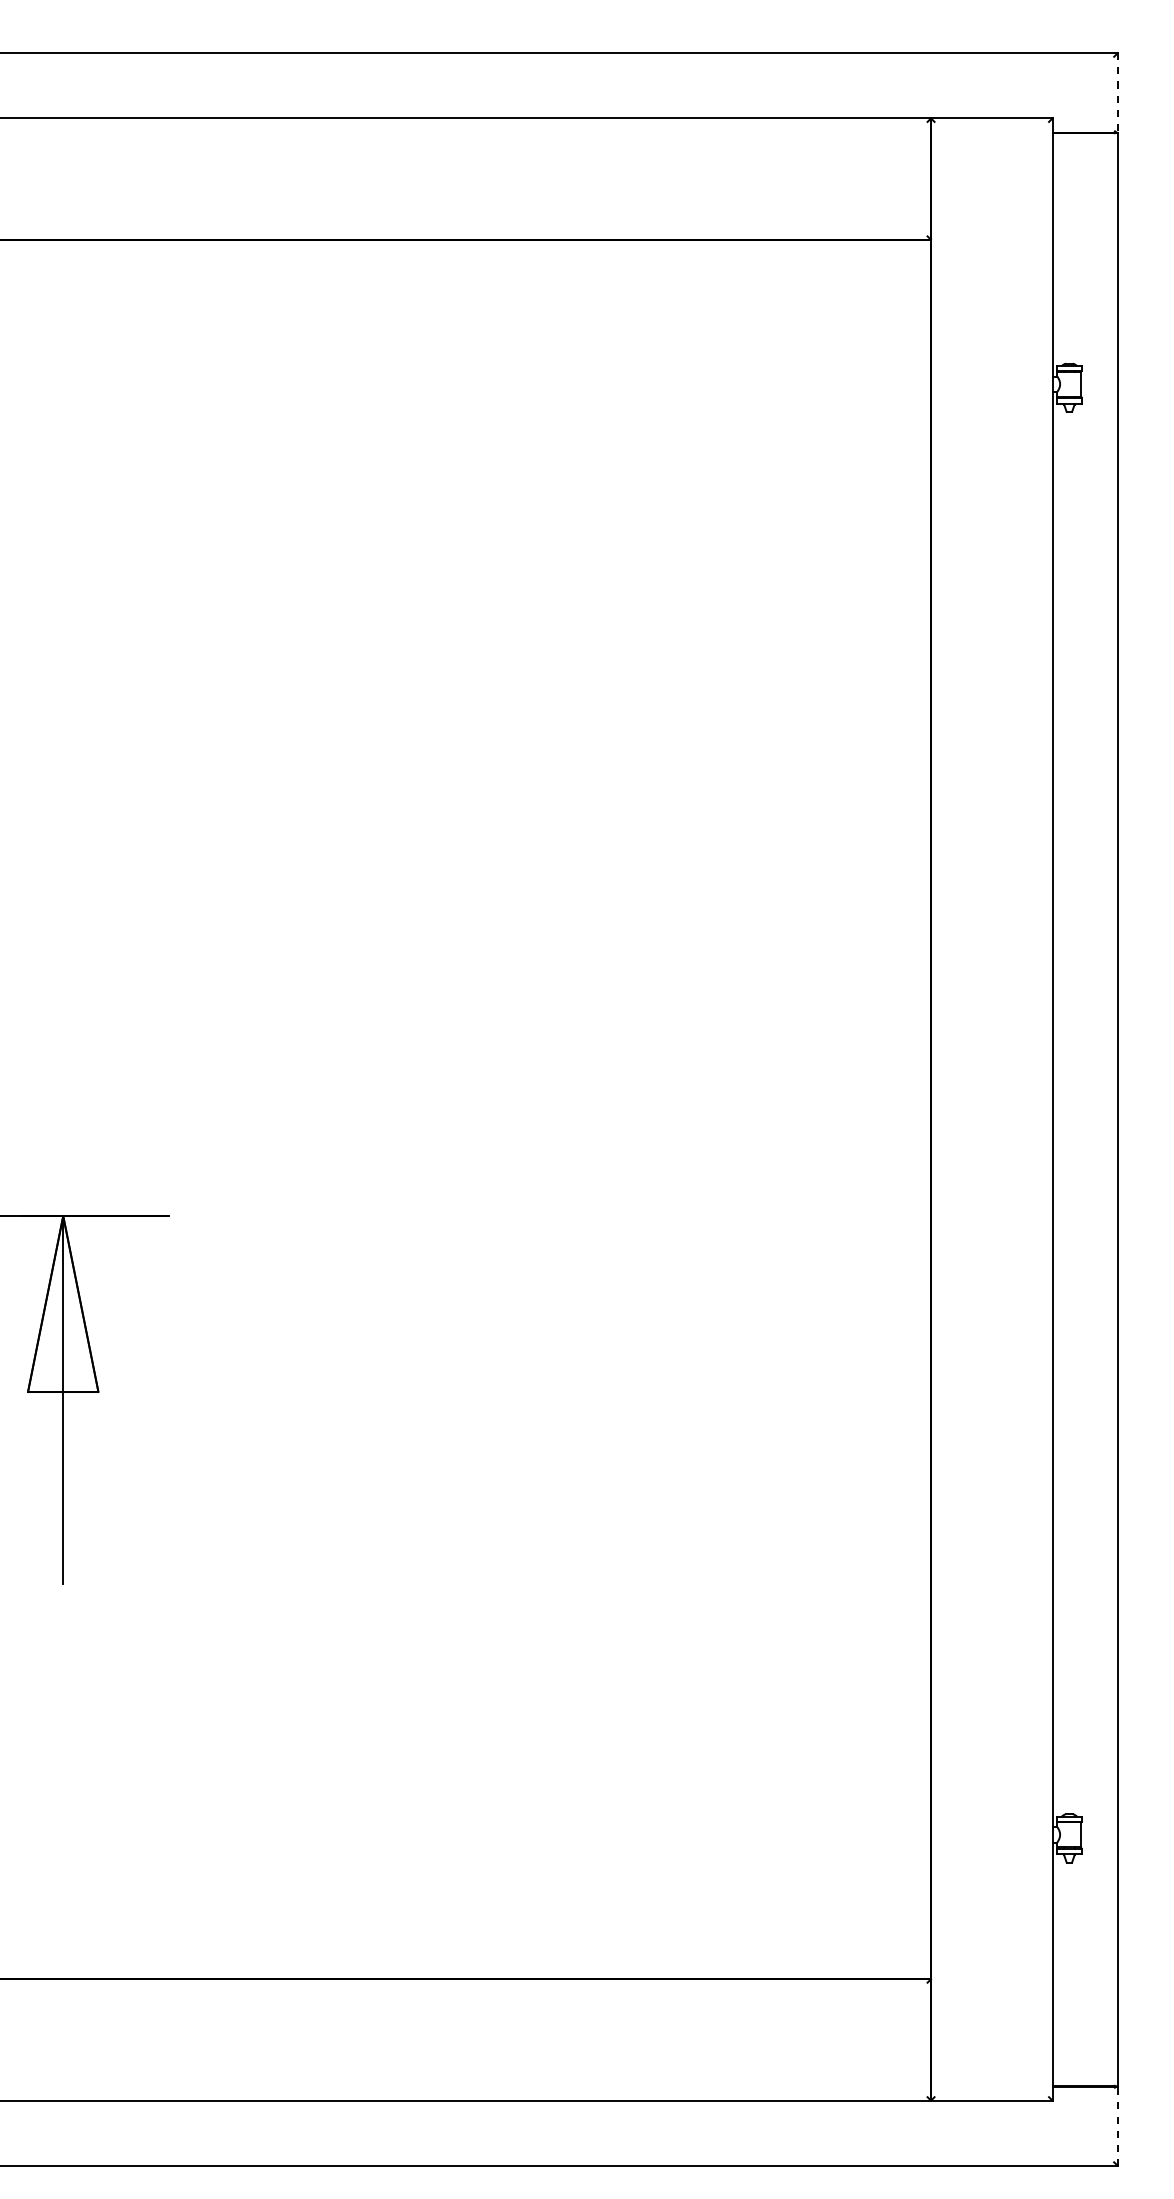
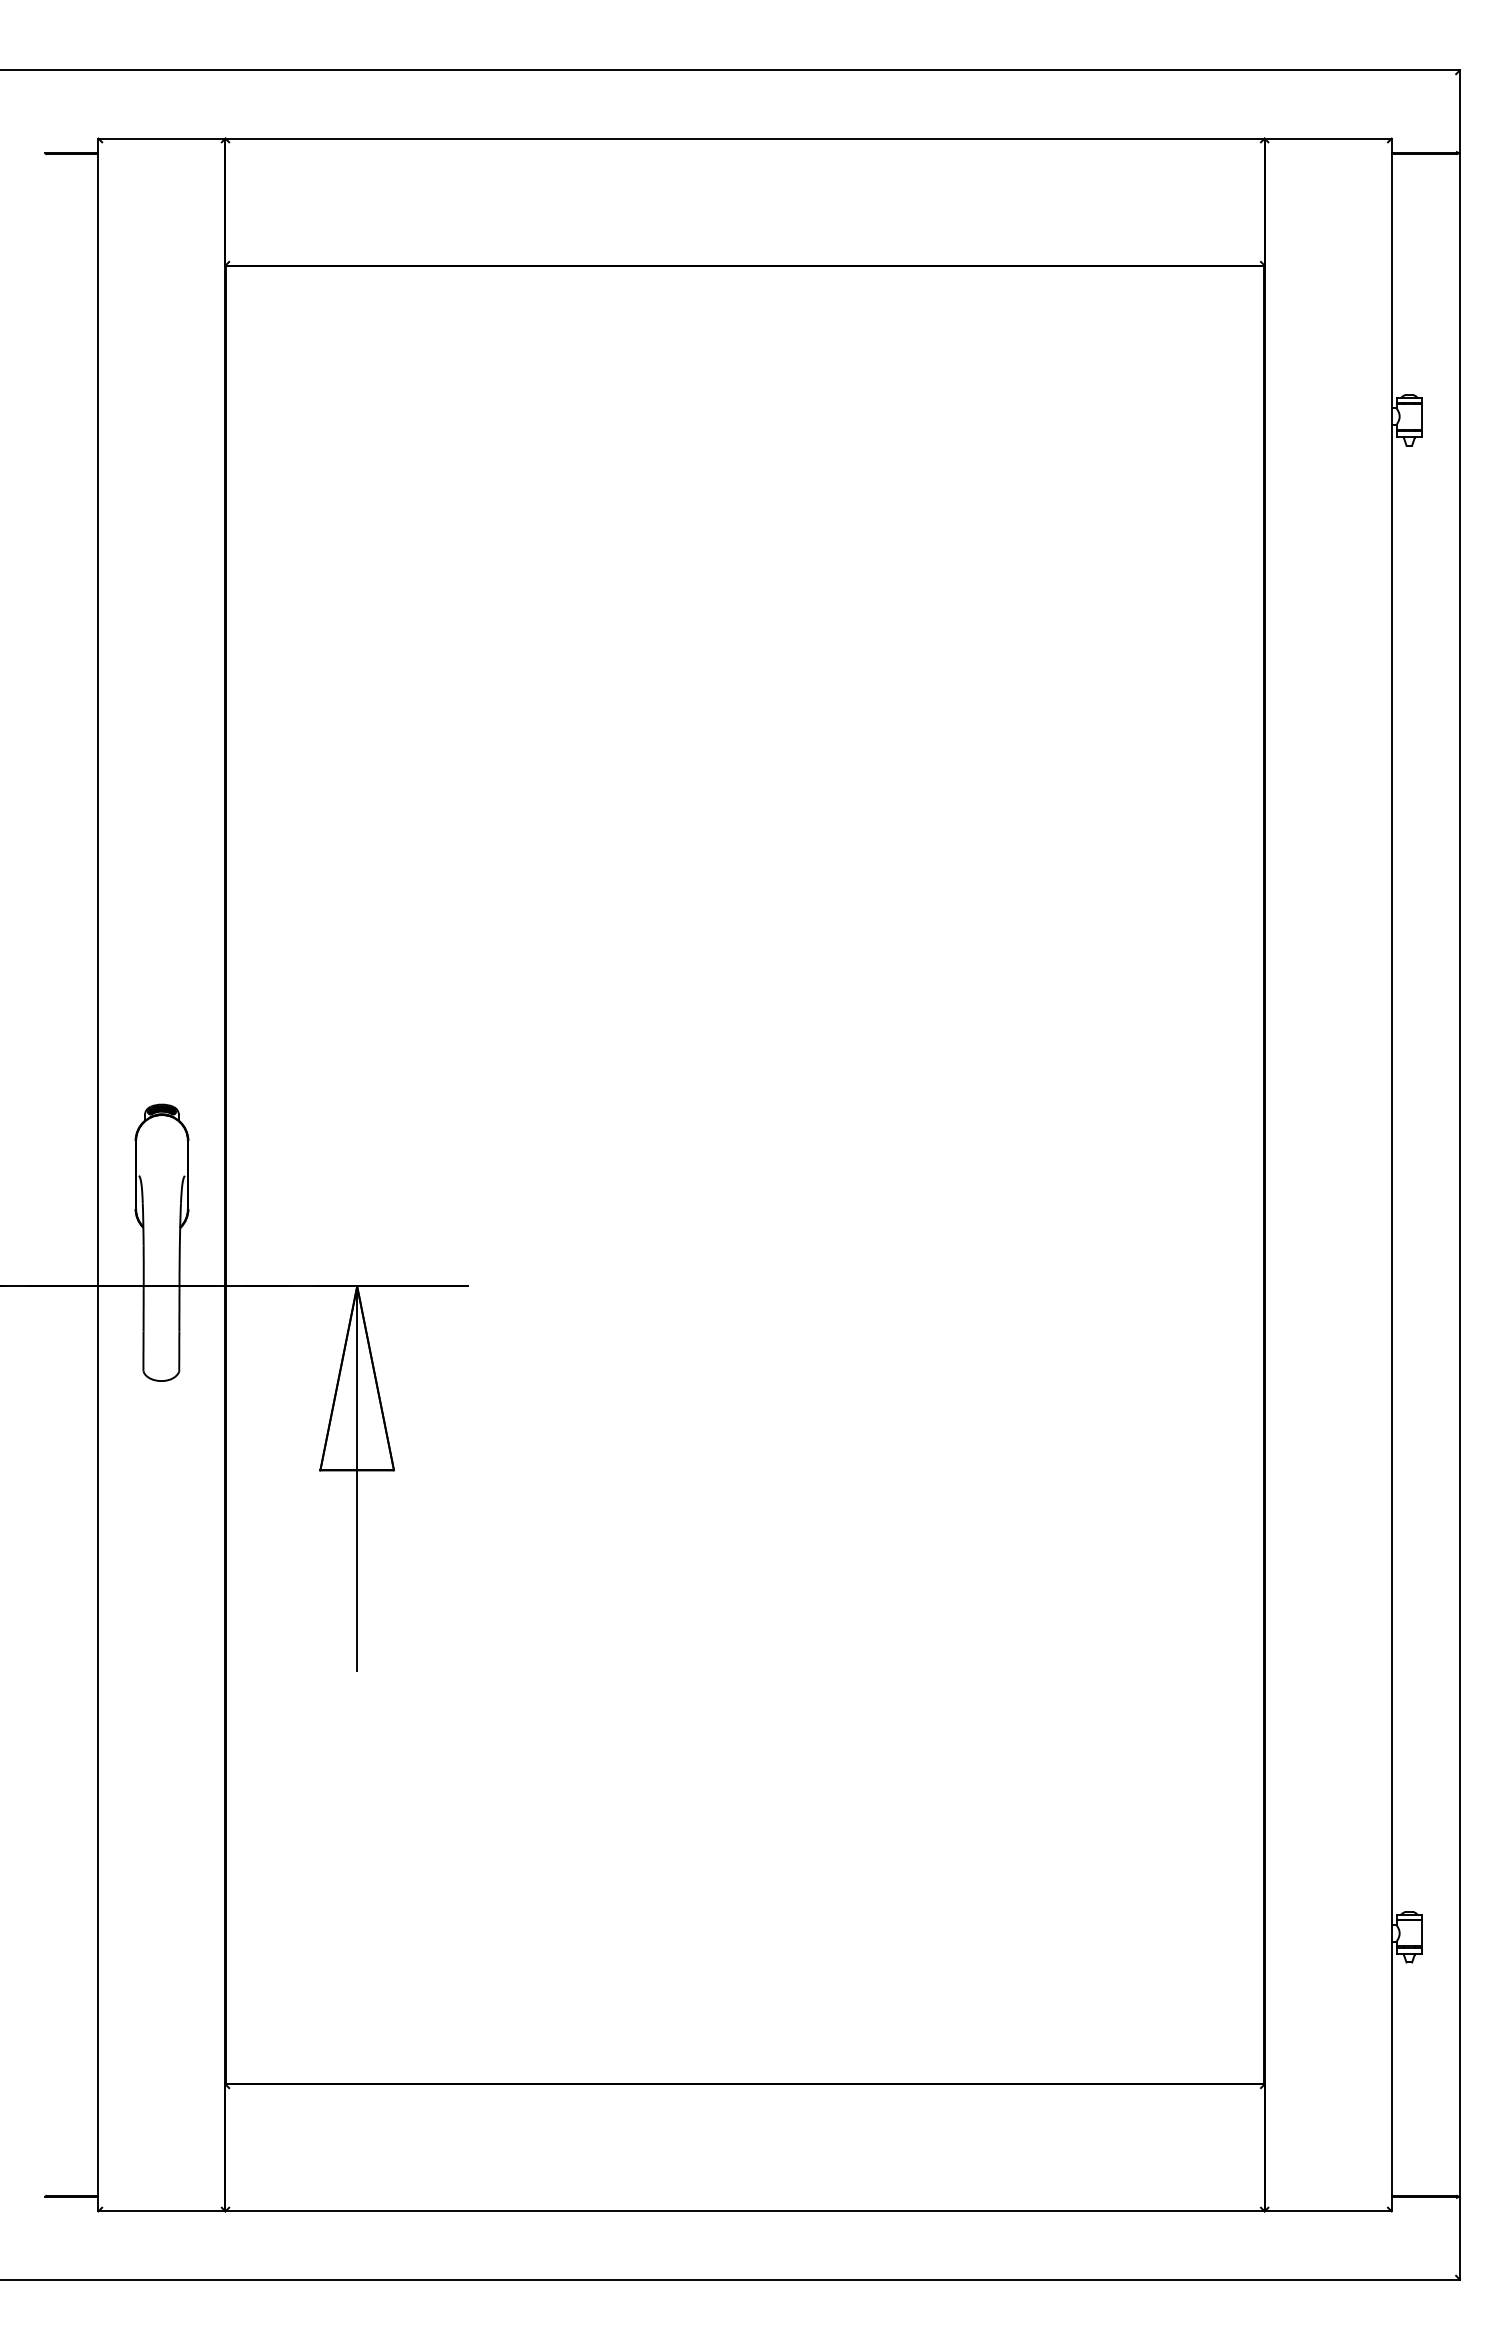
line: (1117, 93) -> (1459, 112), dashed -> solid
line: (1117, 2125) -> (1459, 2237), dashed -> solid

